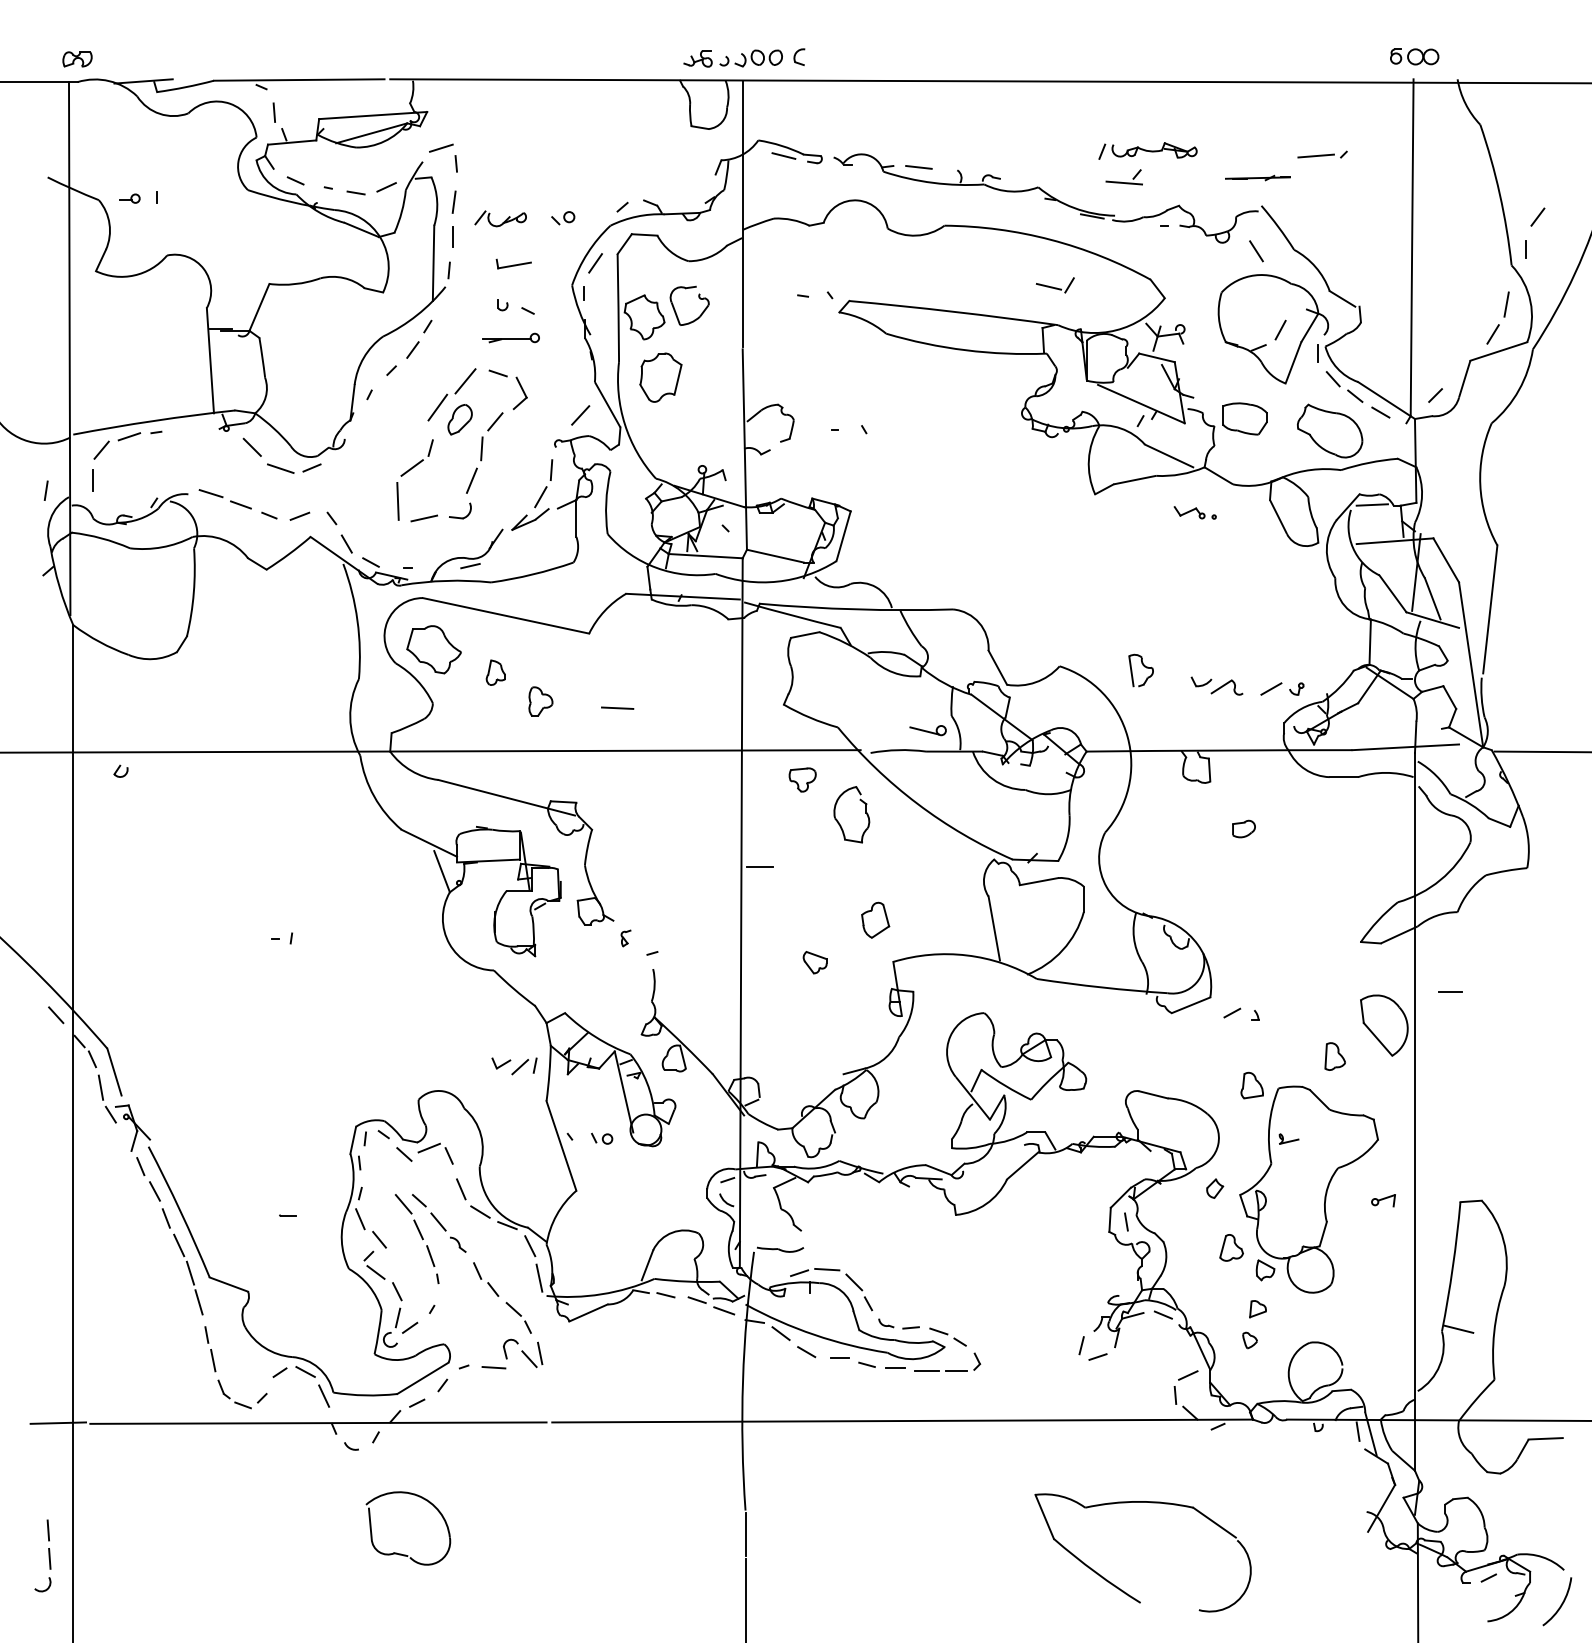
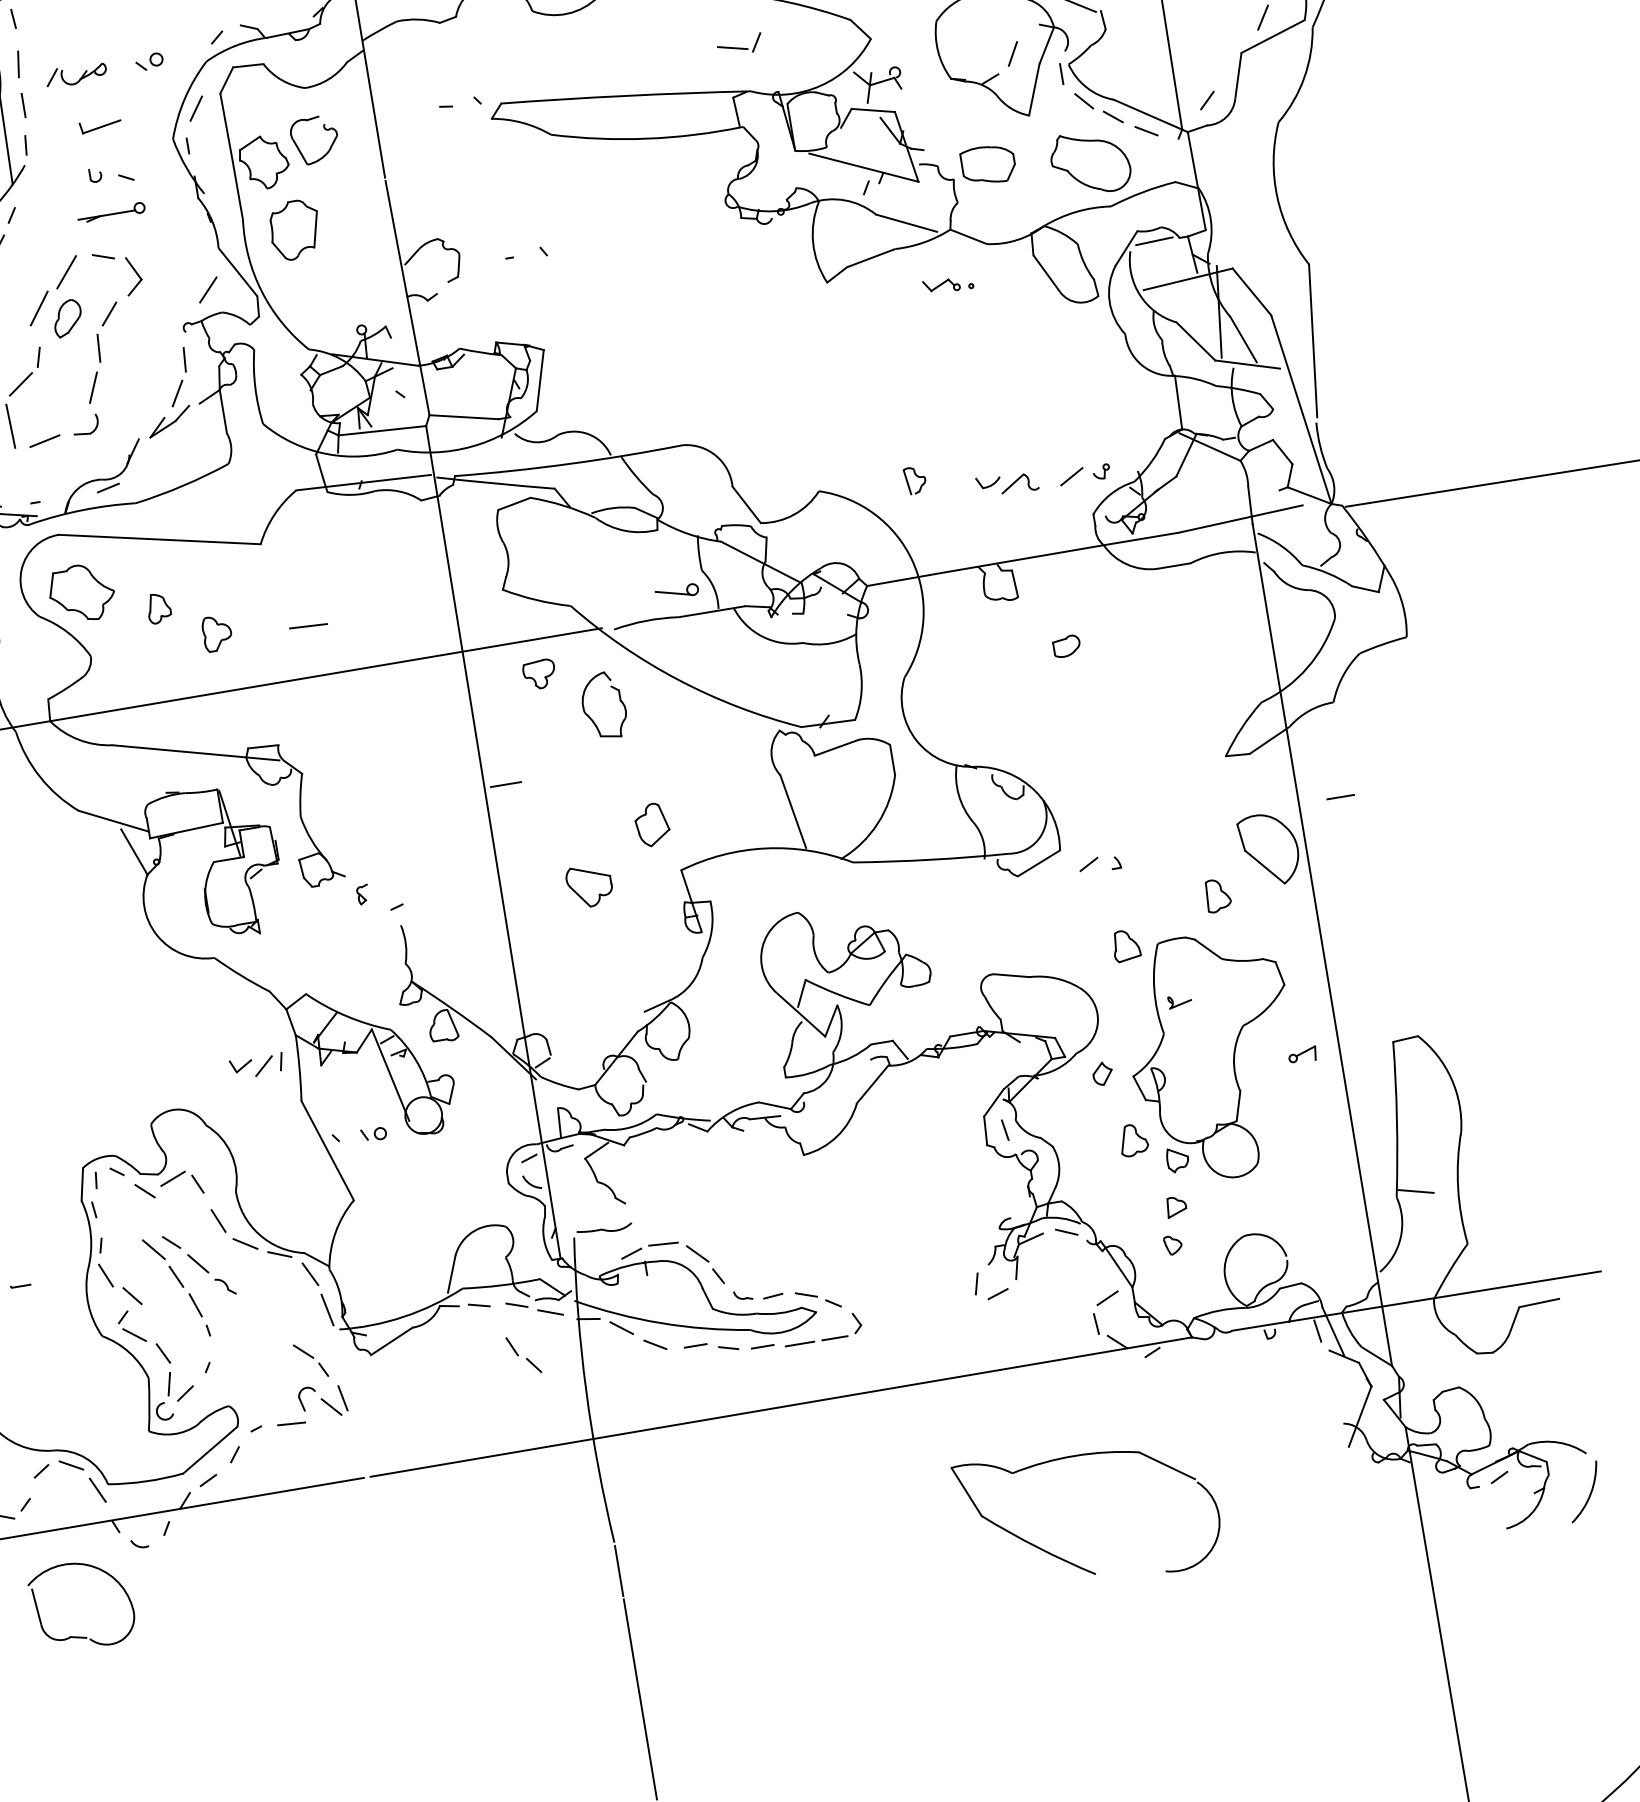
part: (1140, 670) -> (914, 480), size x0.7
part: (814, 962) -> (588, 886), size x1.6
part: (486, 1279) -> (524, 1355), moved
part: (401, 1553) -> (79, 1636), moved

